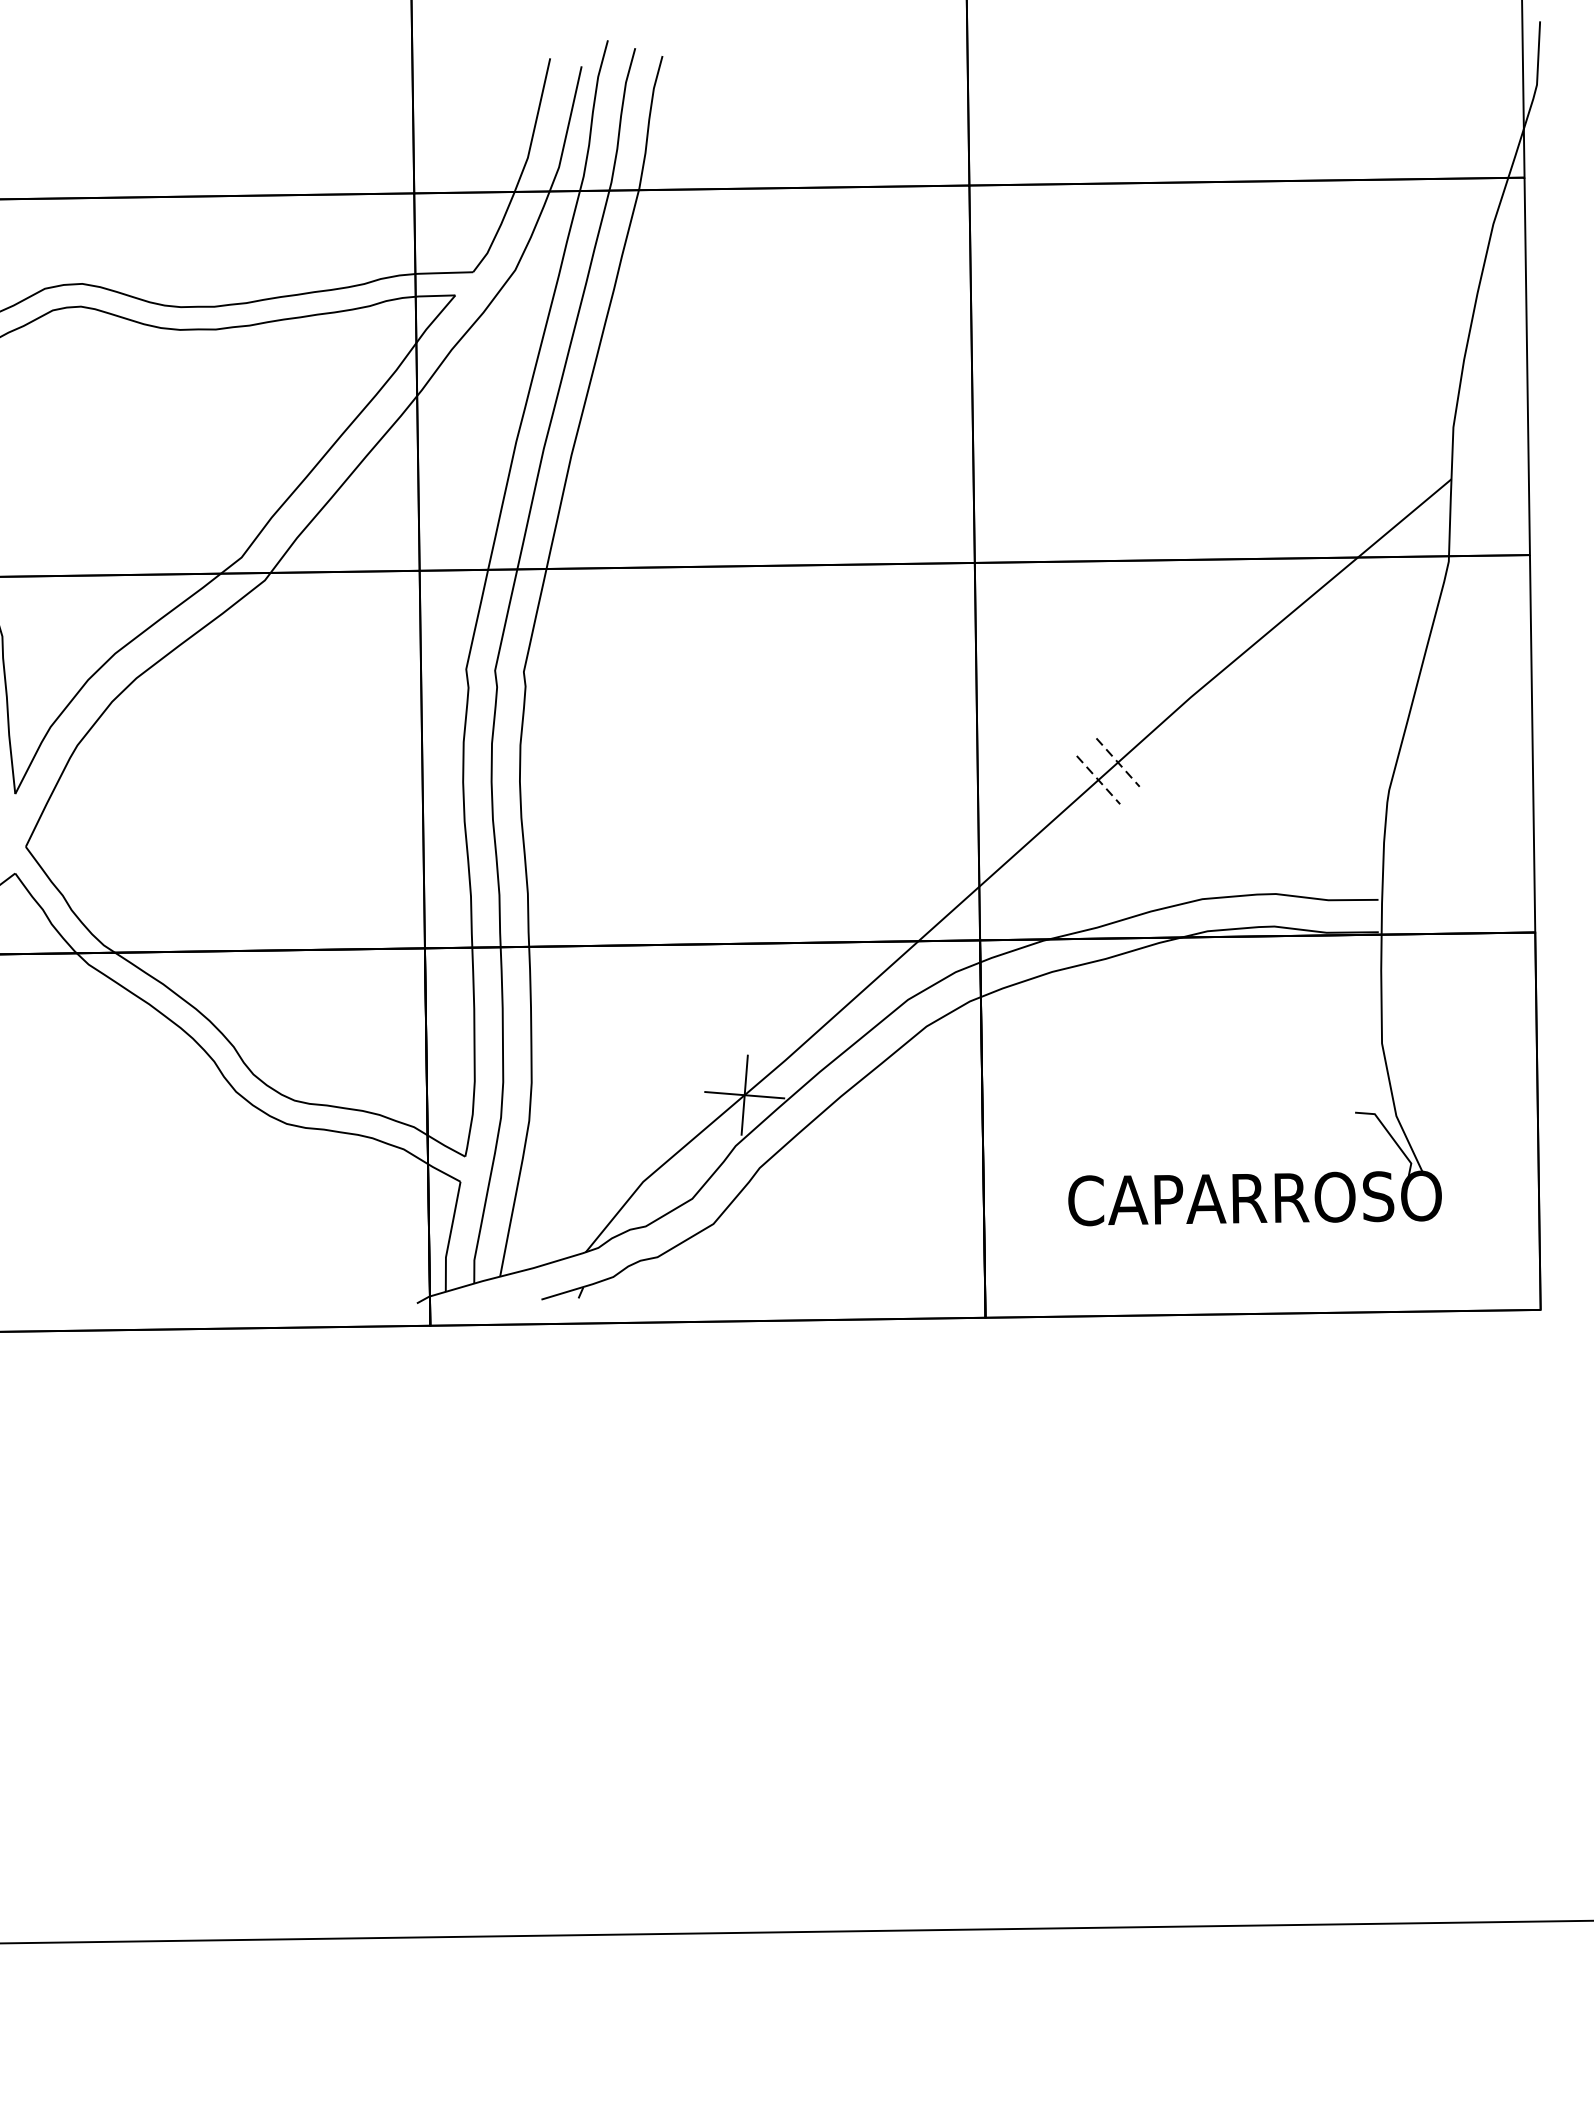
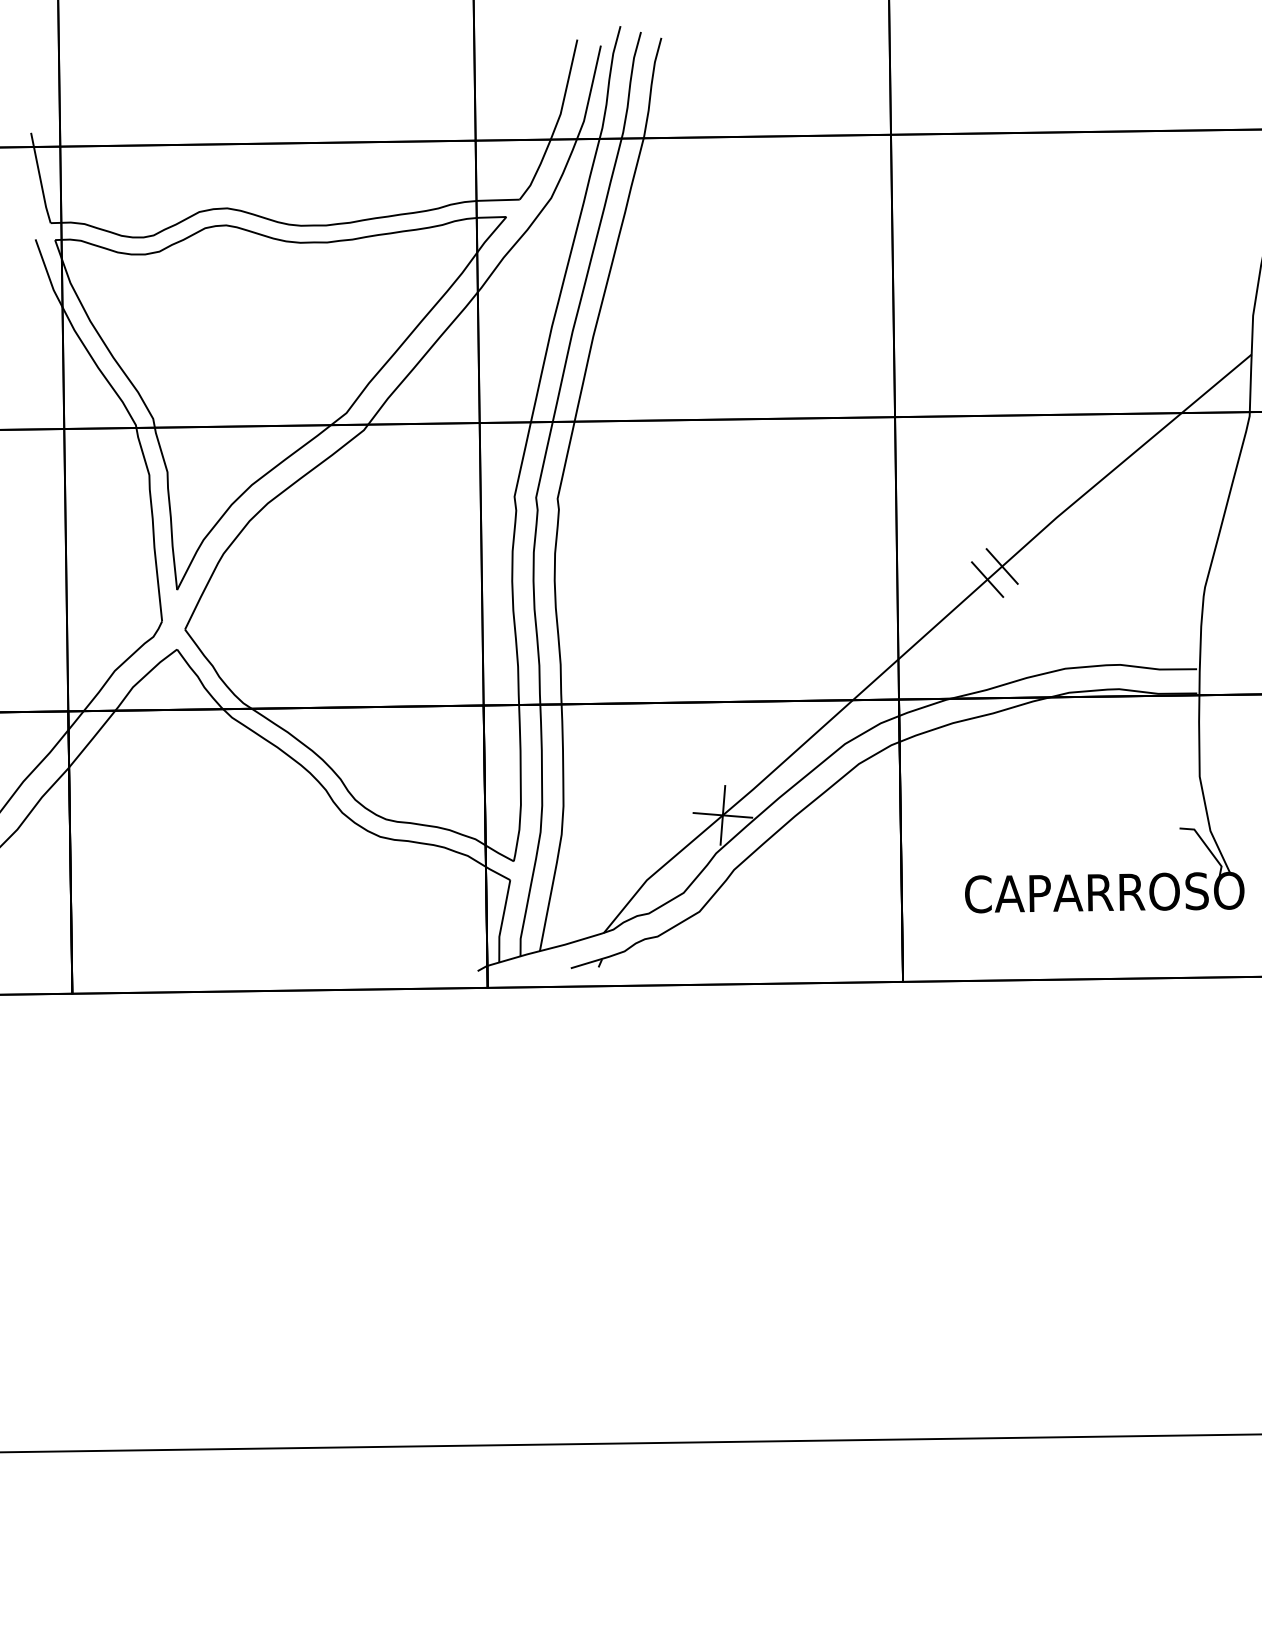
line: (1118, 762) -> (1002, 566), dashed -> solid
line: (1098, 781) -> (987, 580), dashed -> solid

